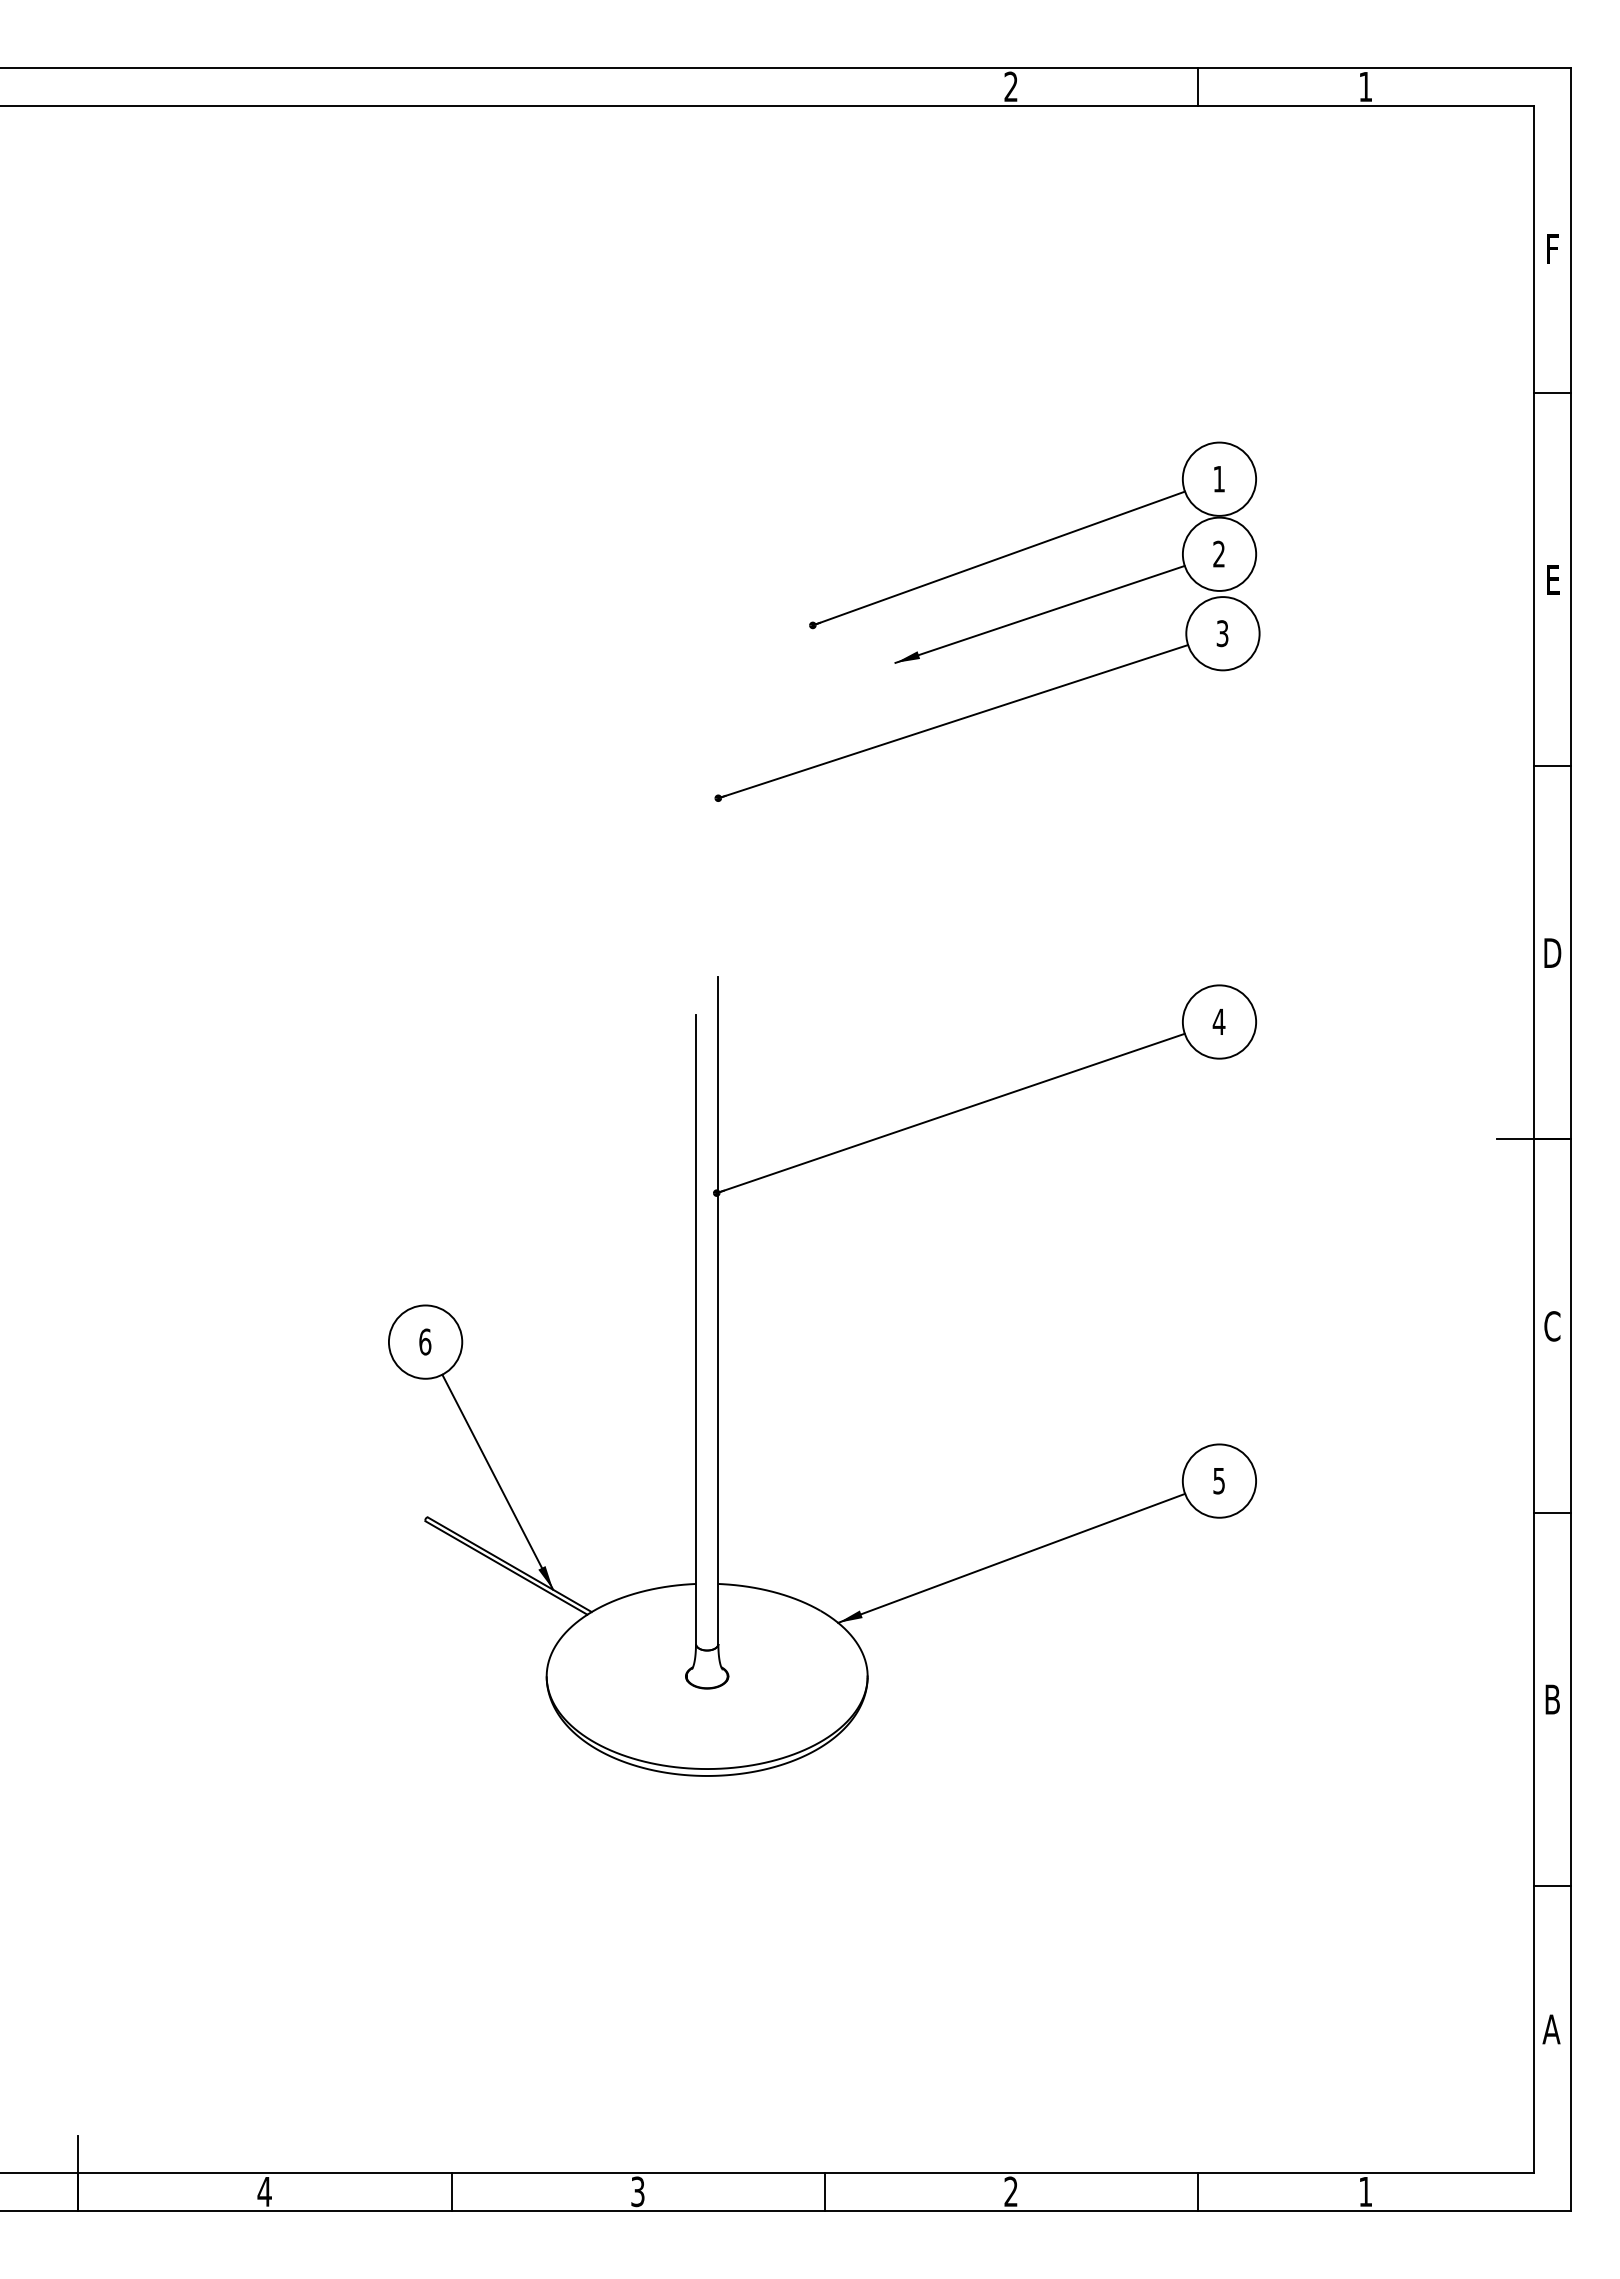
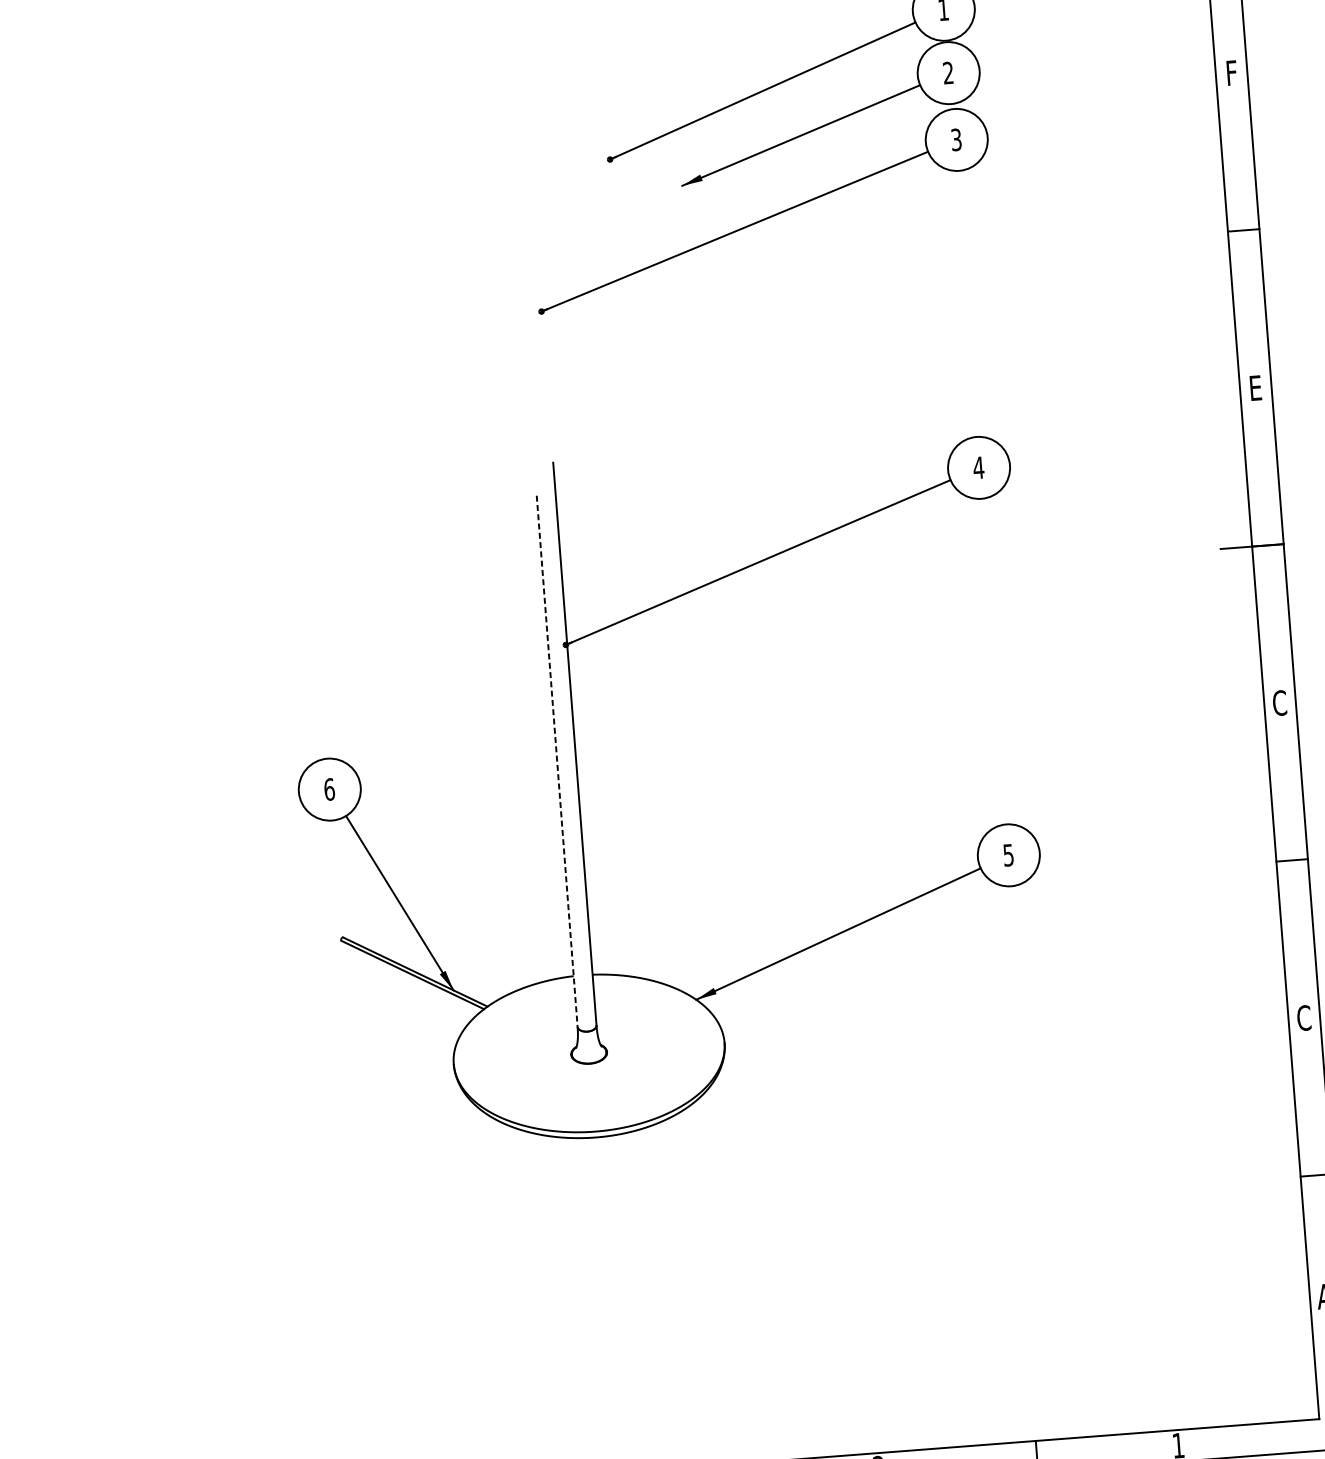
text: (1553, 579) -> (1232, 72), E -> F
text: (1552, 952) -> (1255, 387), D -> E
line: (695, 1329) -> (556, 761), solid -> dashed
text: (1552, 1699) -> (1304, 1018), B -> C

